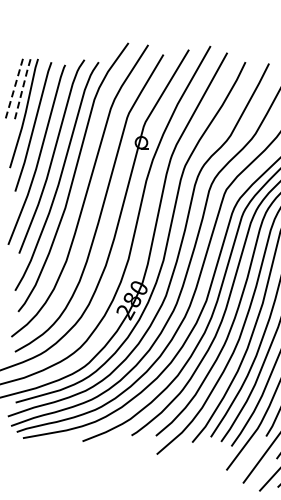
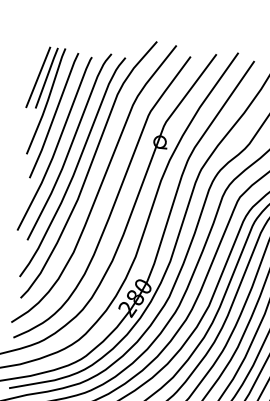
line: (22, 89) -> (46, 77), dashed -> solid
line: (13, 90) -> (37, 77), dashed -> solid

